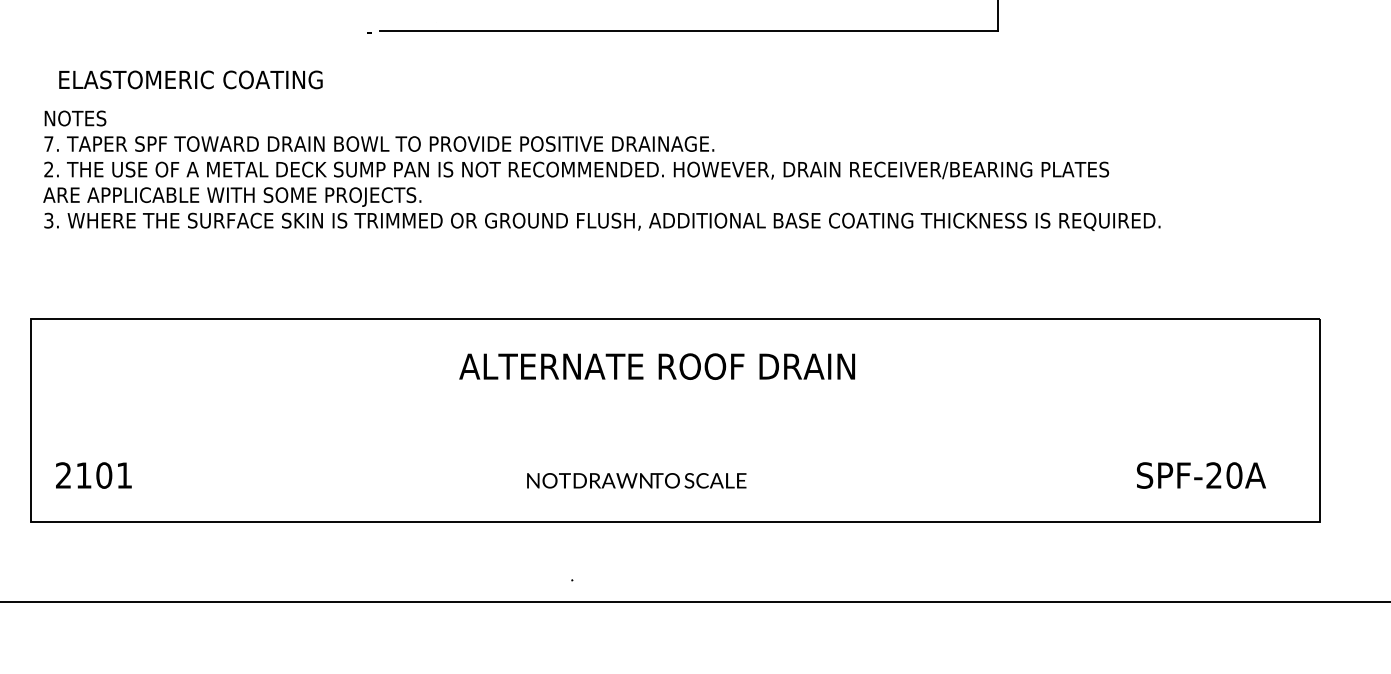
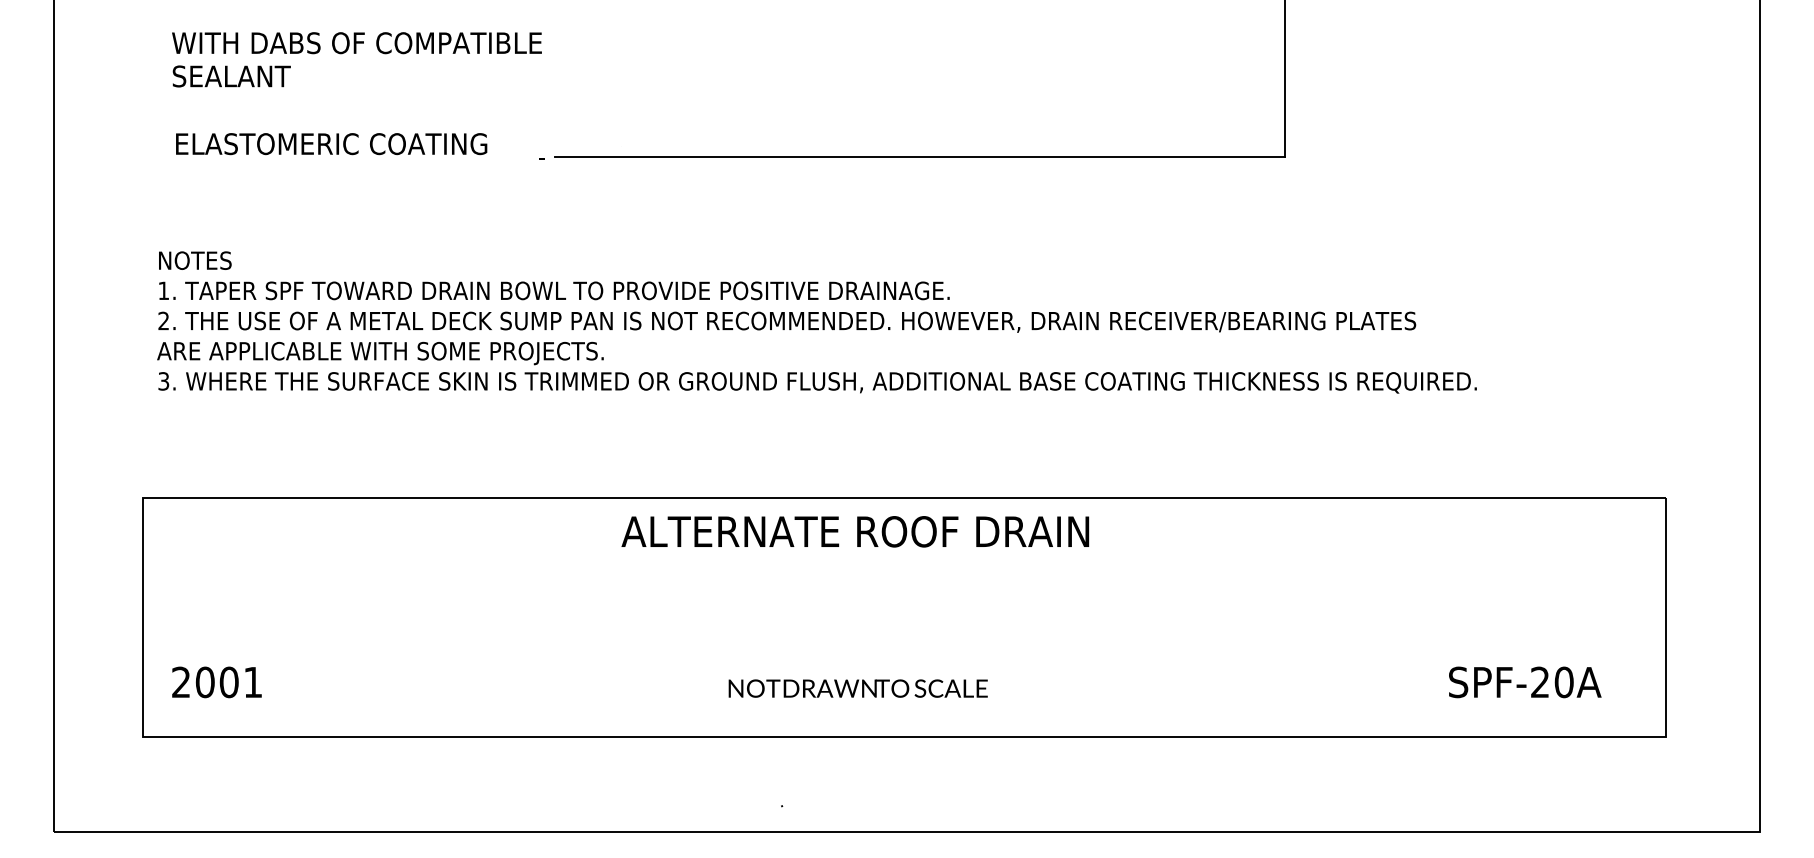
text: (190, 80) -> (331, 144), moved
text: (48, 143) -> (163, 290), 7. -> 1.
text: (657, 366) -> (855, 531), moved
text: (83, 475) -> (204, 682), 2101 -> 2001

